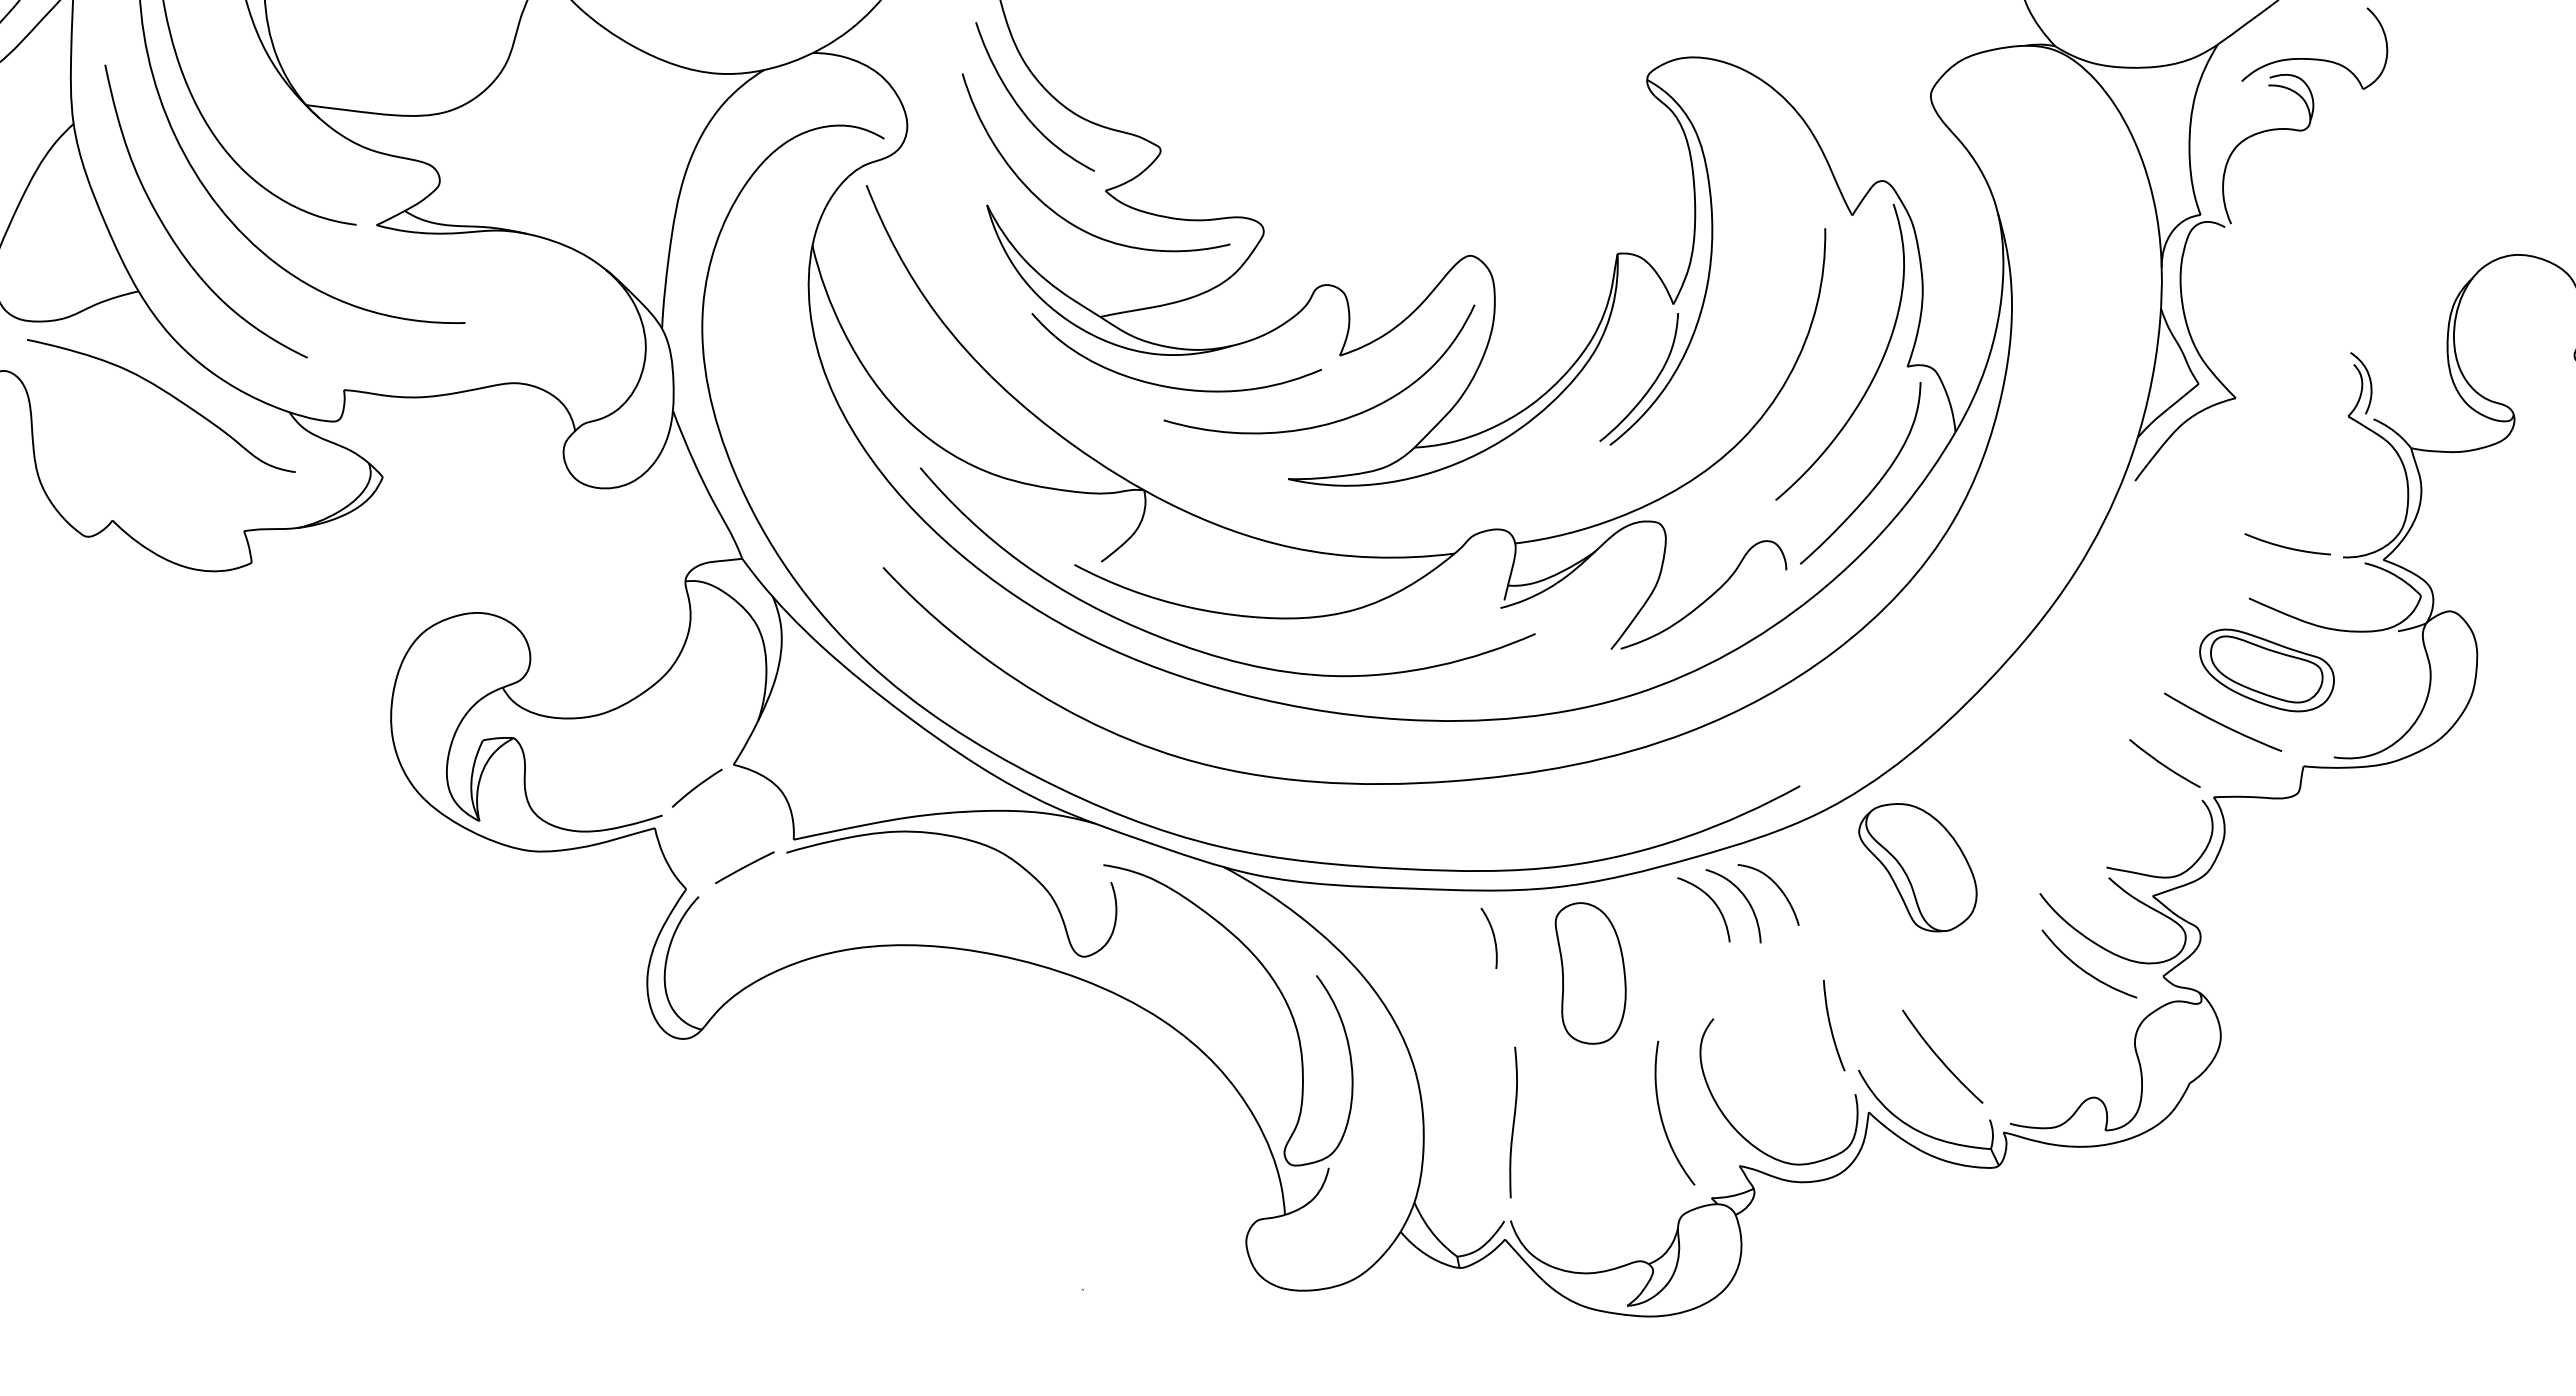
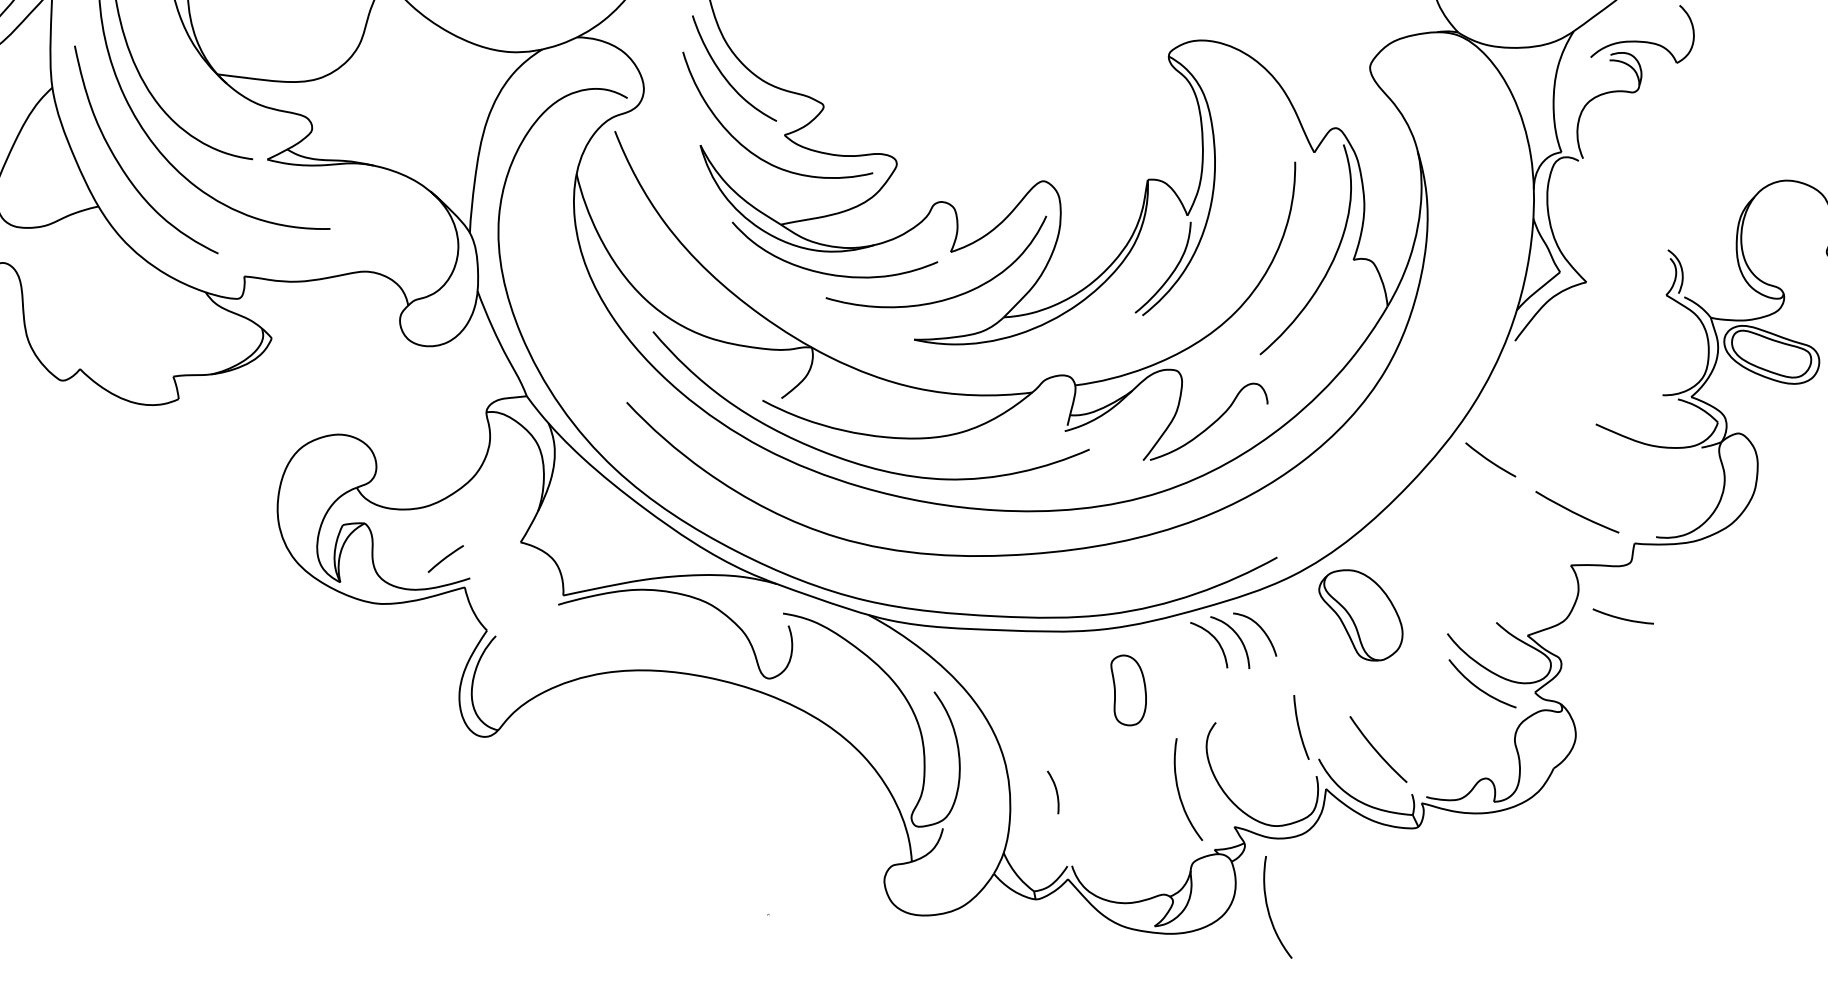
curve: (169, 395) -> (120, 280), removed
curve: (1876, 483) -> (1331, 342), removed
curve: (2286, 546) -> (1622, 618), moved
part: (2266, 670) -> (1771, 354), moved
curve: (2164, 764) -> (1490, 460), moved
curve: (696, 787) -> (445, 558), moved
line: (744, 867) -> (528, 615), removed
curve: (2155, 875) -> (1529, 620), removed
curve: (1492, 934) -> (1055, 789), moved
part: (1590, 973) -> (1128, 690), size x0.7
curve: (1513, 1122) -> (1073, 796), removed
curve: (1787, 1279) -> (1268, 907), added

